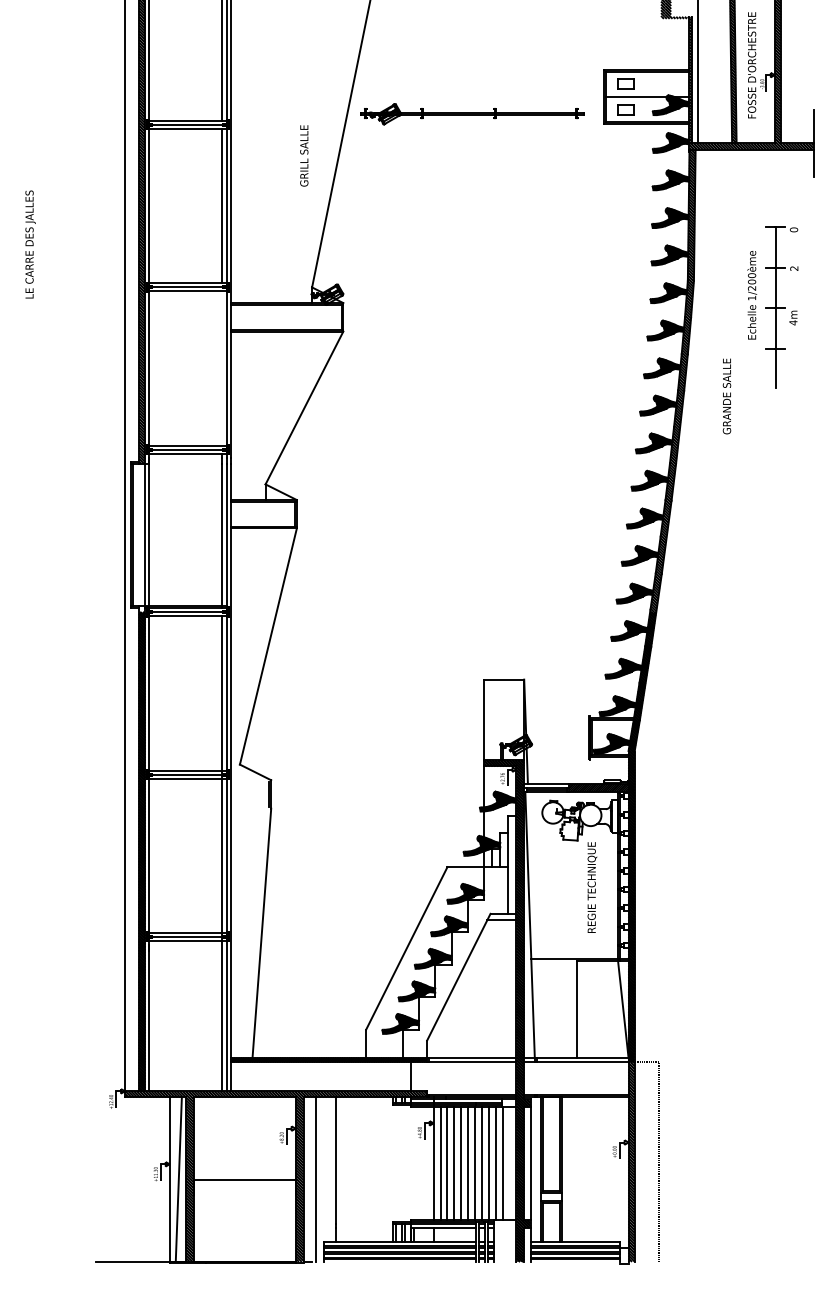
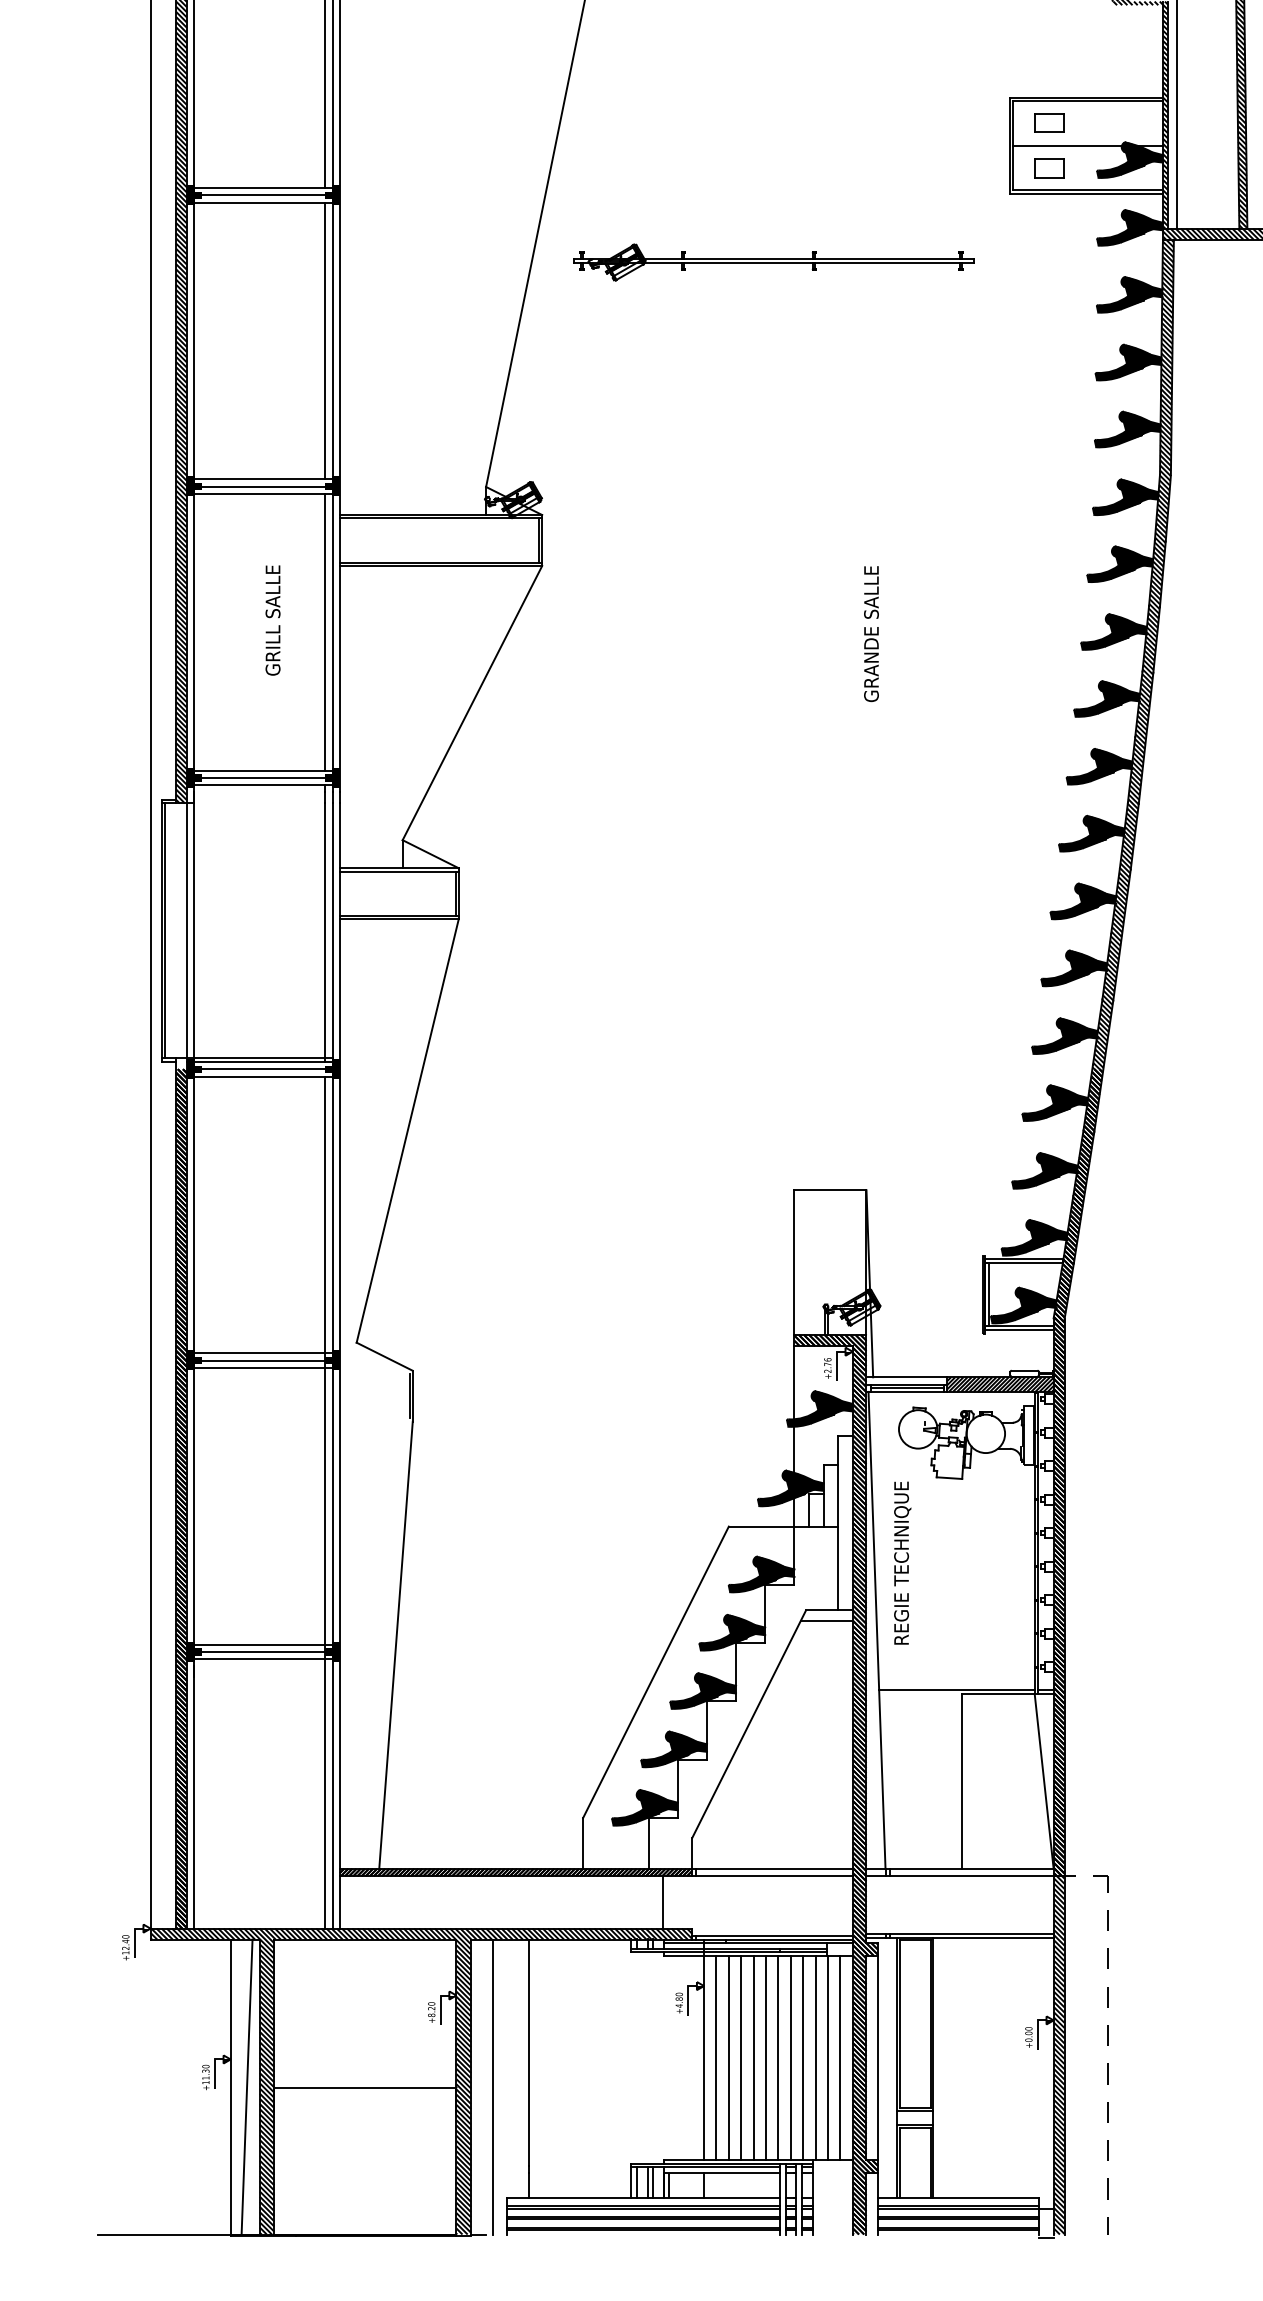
part: (472, 114) -> (773, 262), moved
text: (304, 155) -> (273, 619), moved
line: (222, 368) -> (325, 632), added
text: (726, 396) -> (870, 634), moved
text: (592, 887) -> (902, 1563), moved
line: (509, 1163) -> (840, 2058), added

